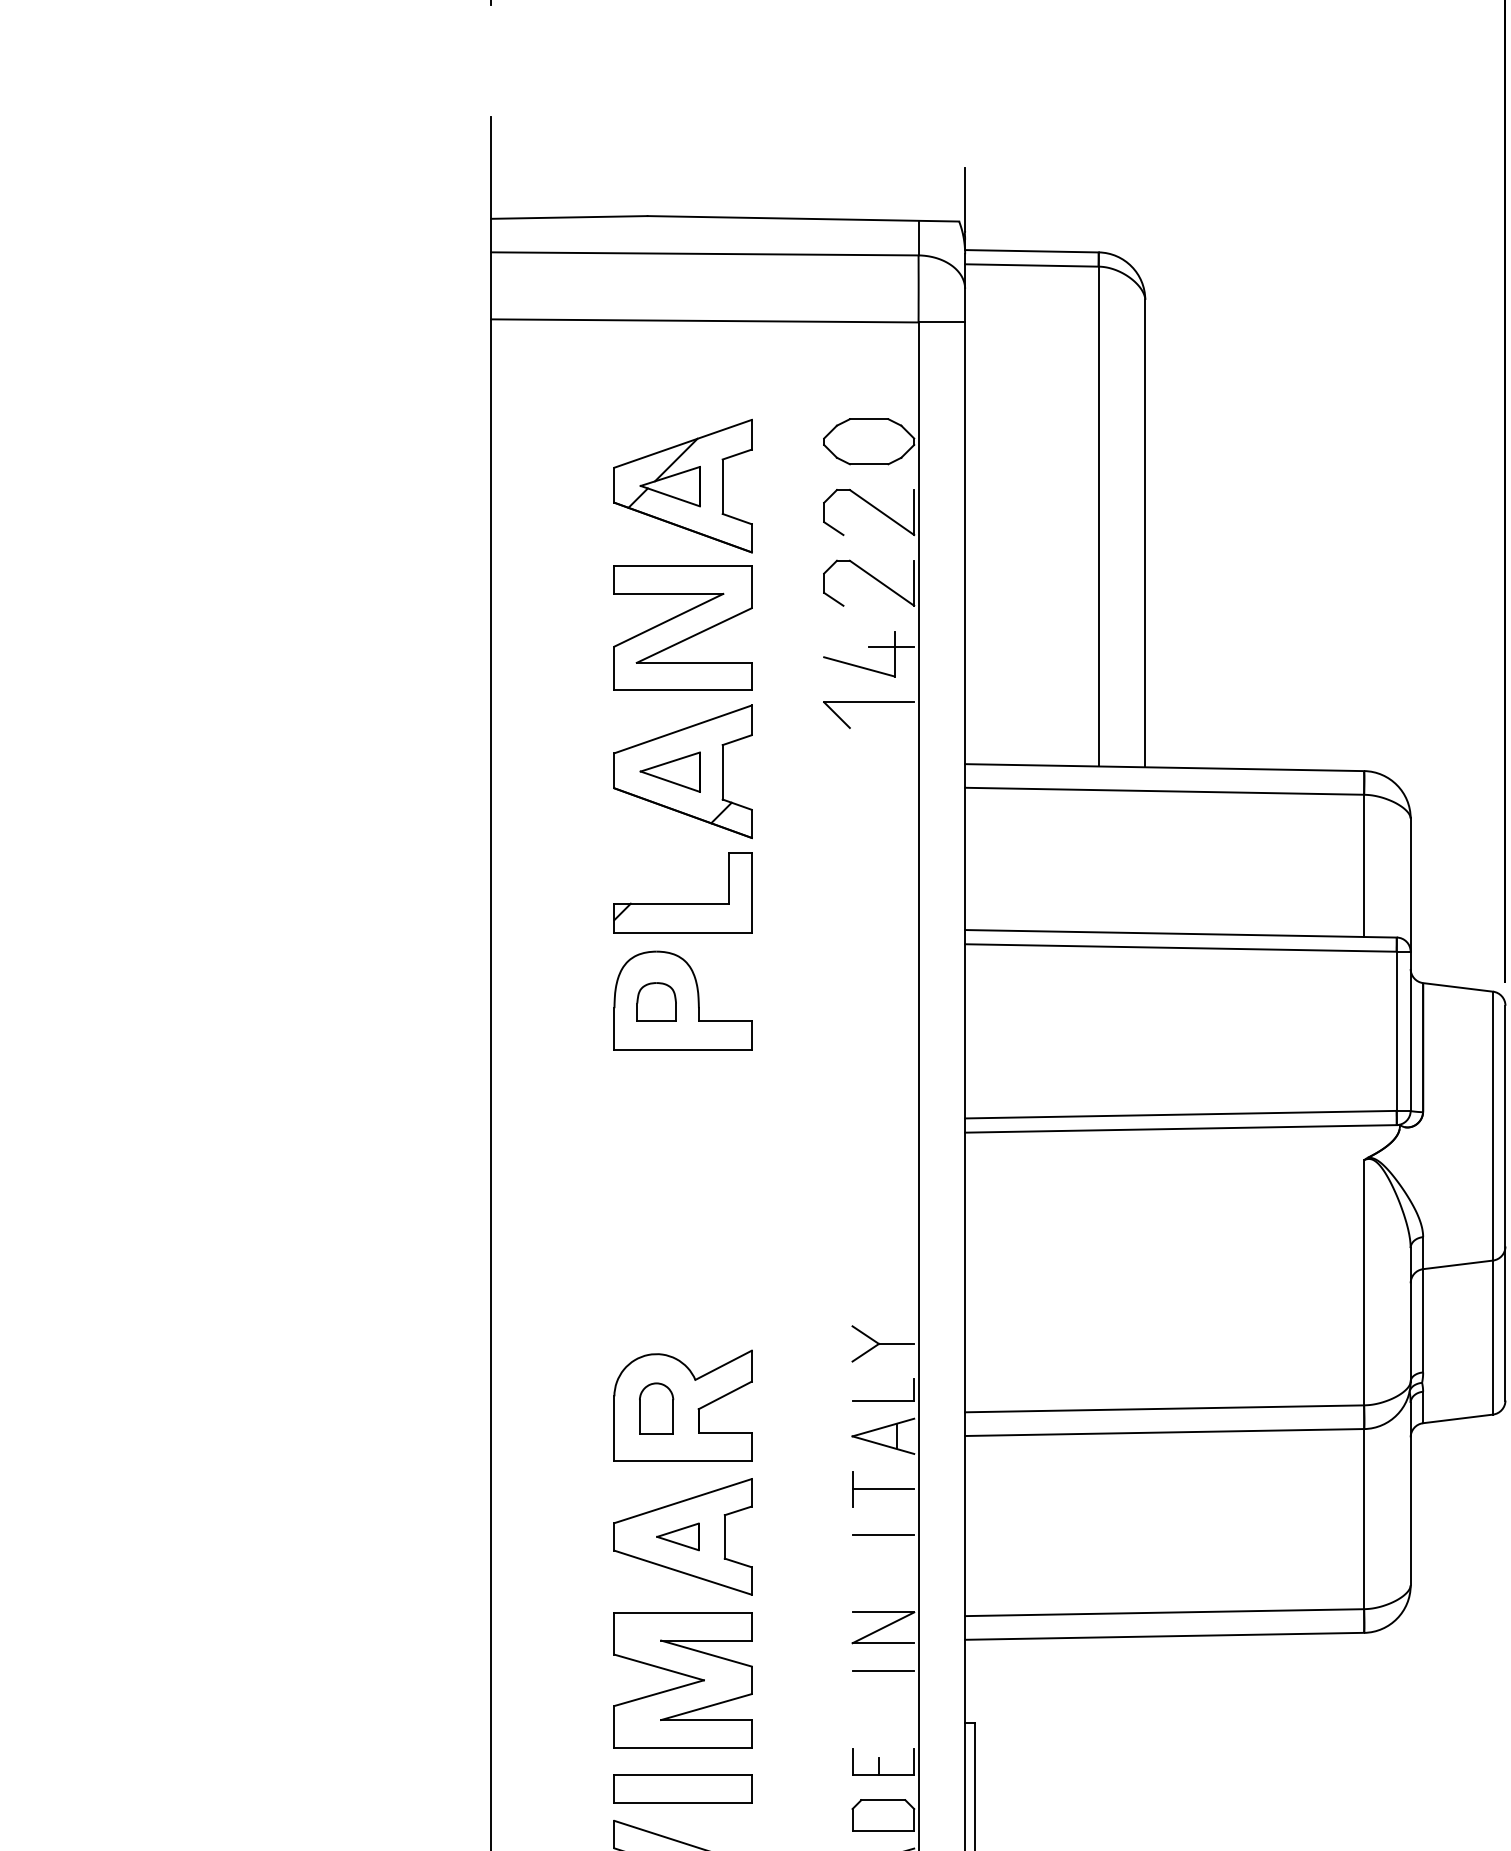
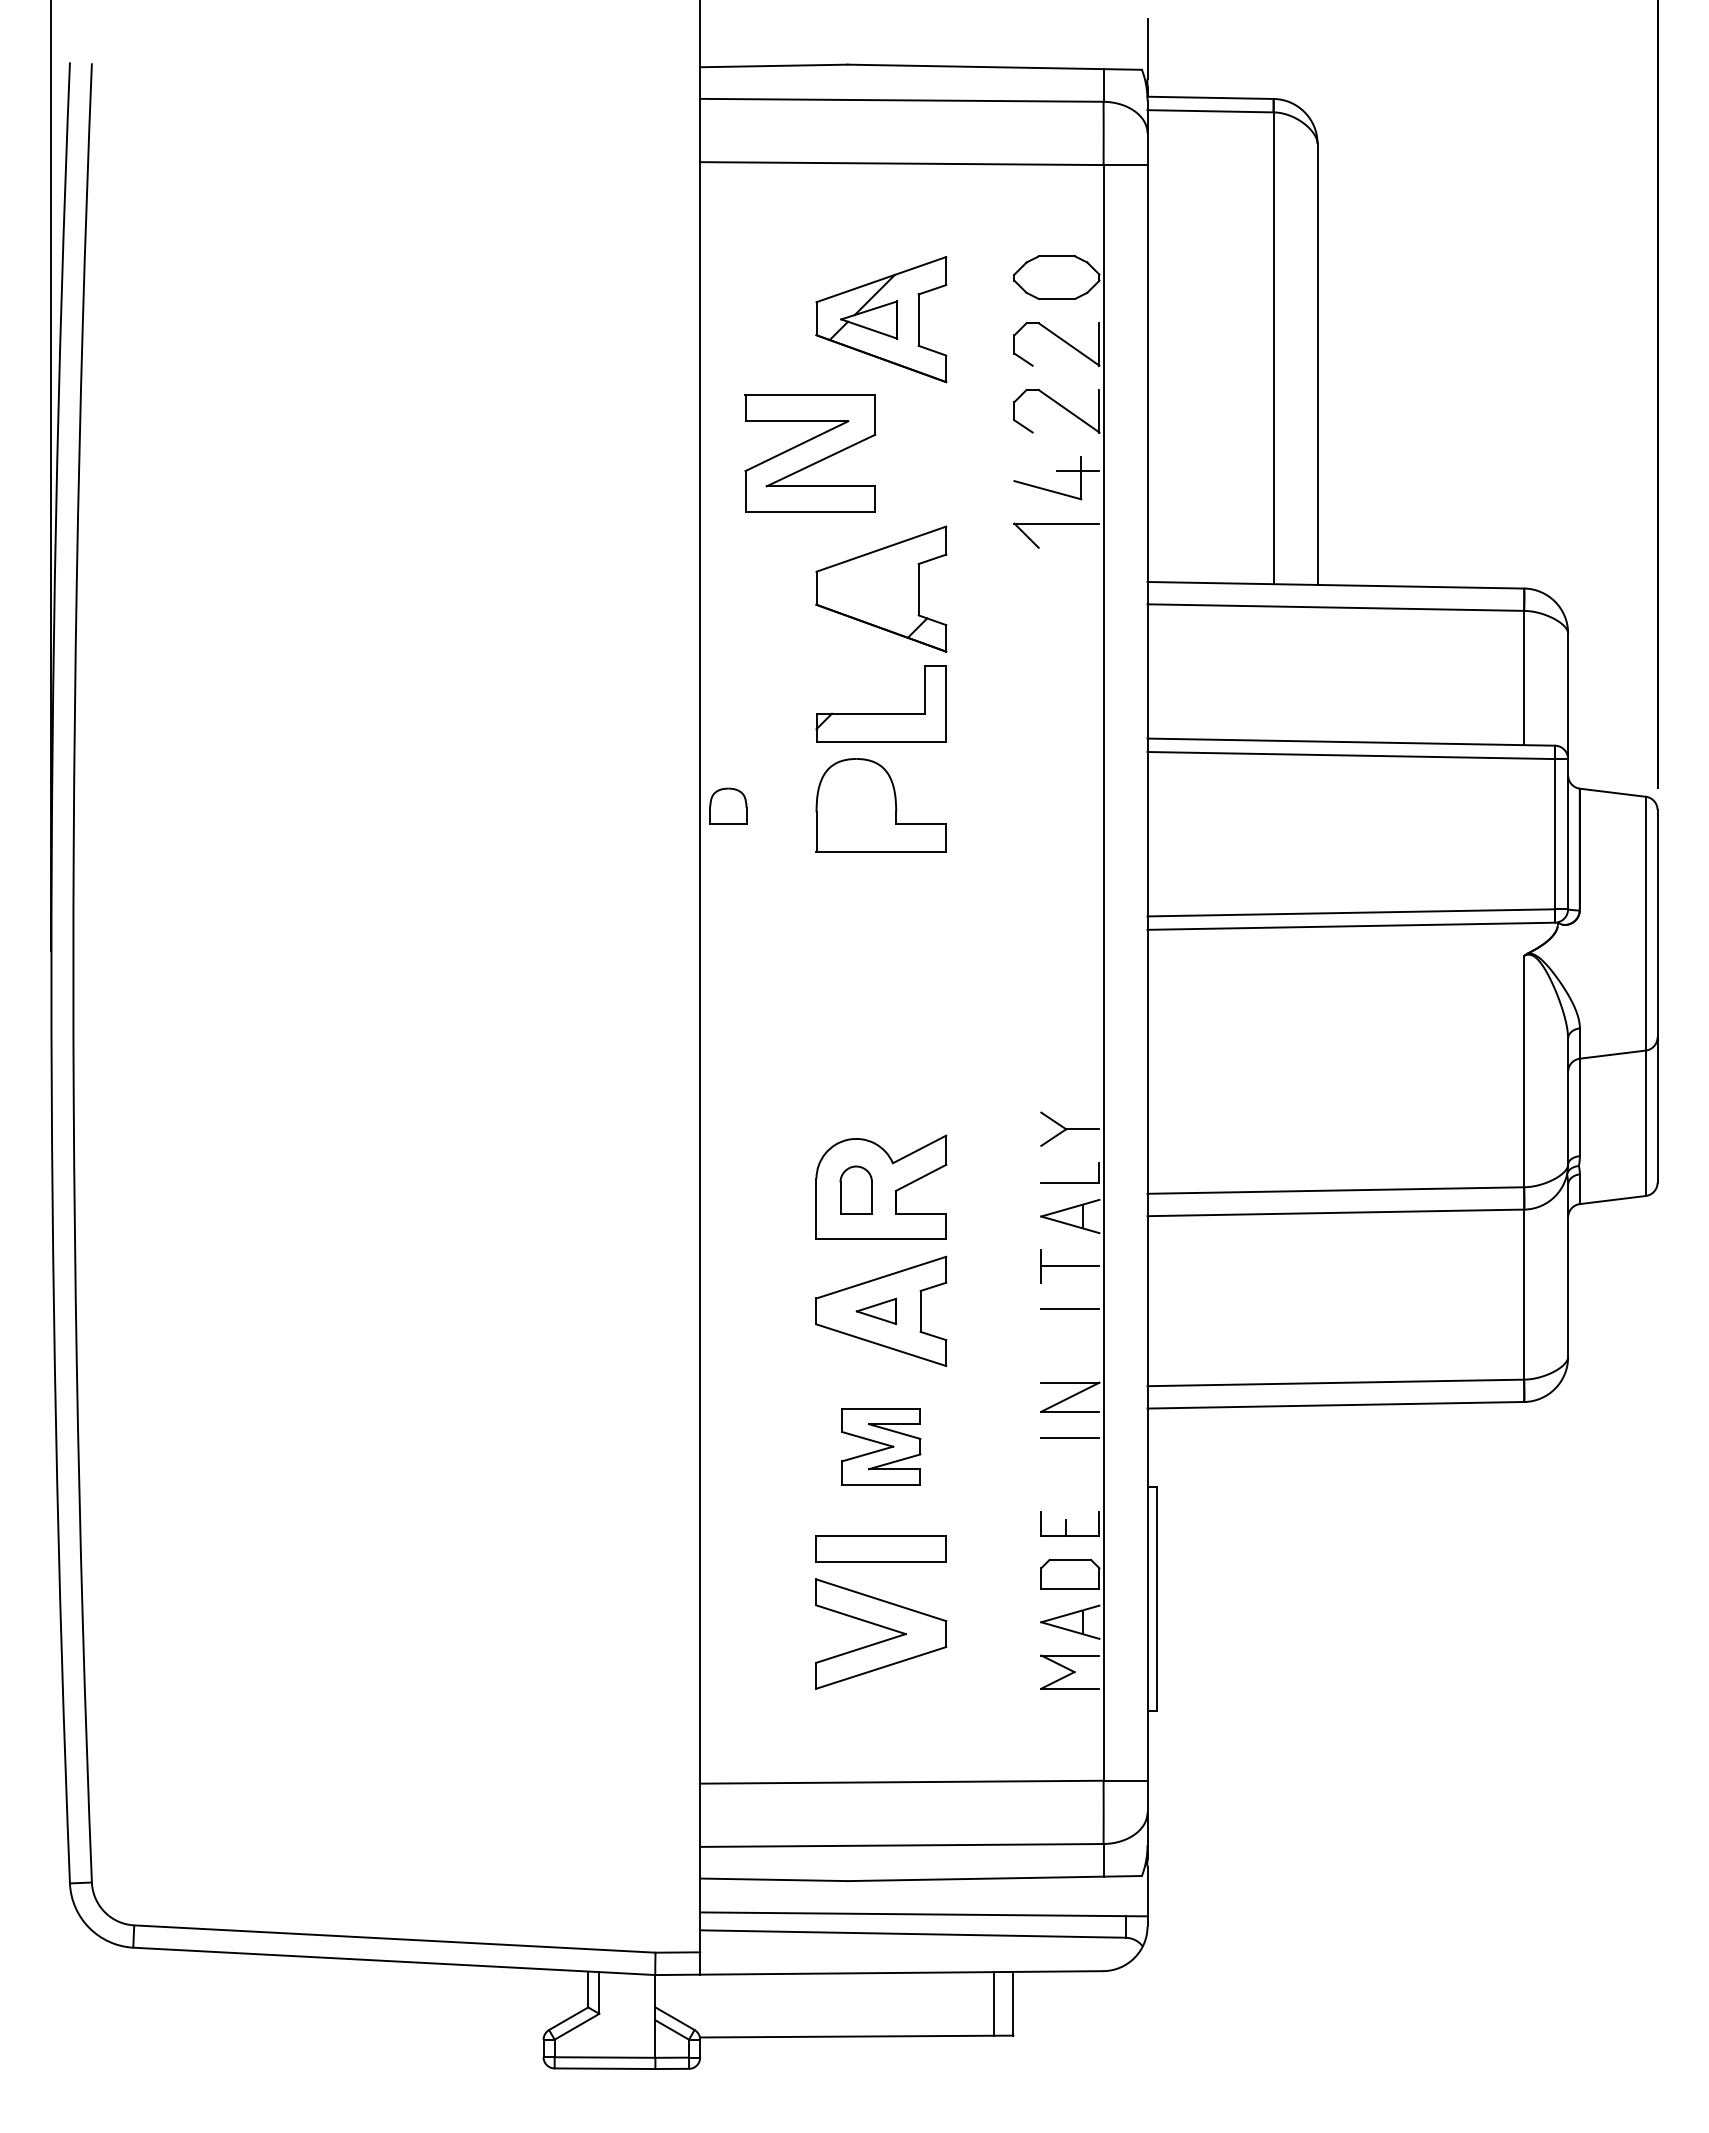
part: (683, 628) -> (810, 453), moved
part: (670, 772) -> (869, 589), removed
part: (656, 1000) -> (728, 805), moved
part: (683, 1680) -> (881, 1446), size x0.6

